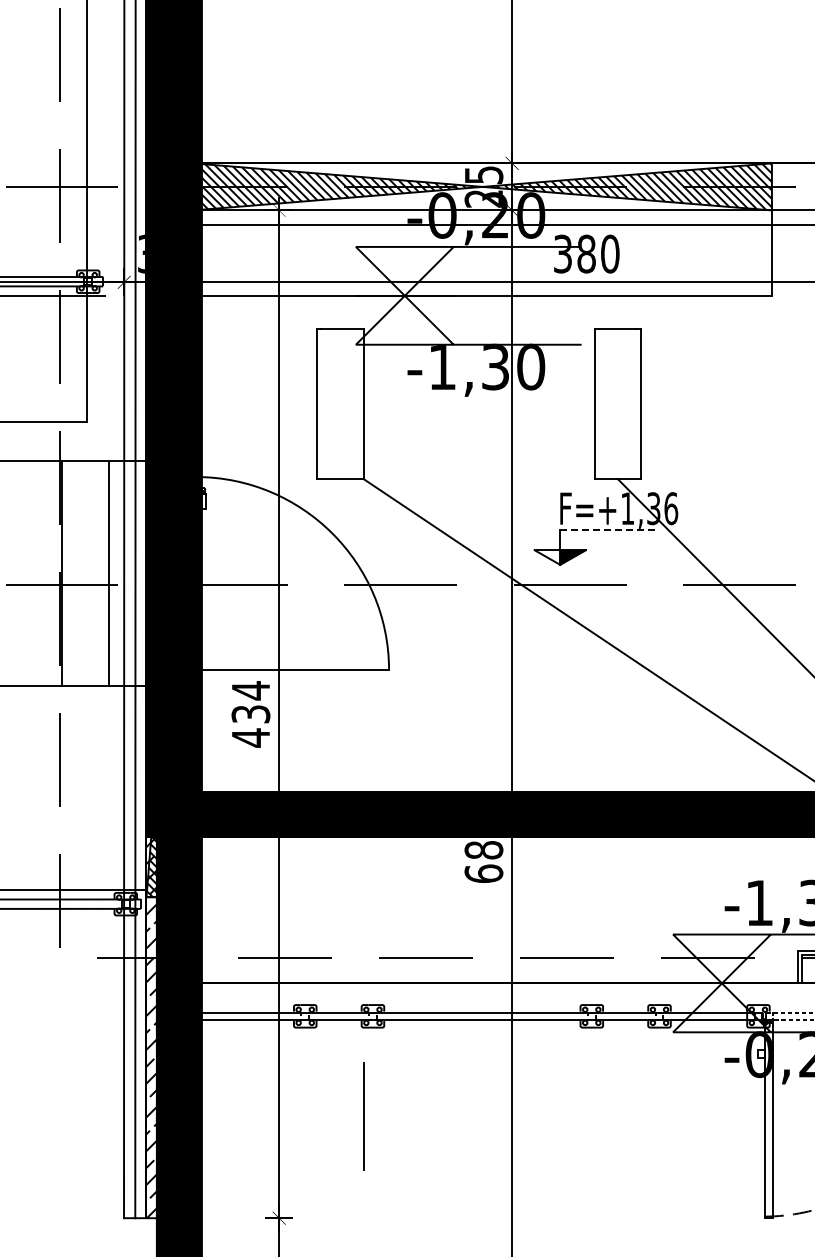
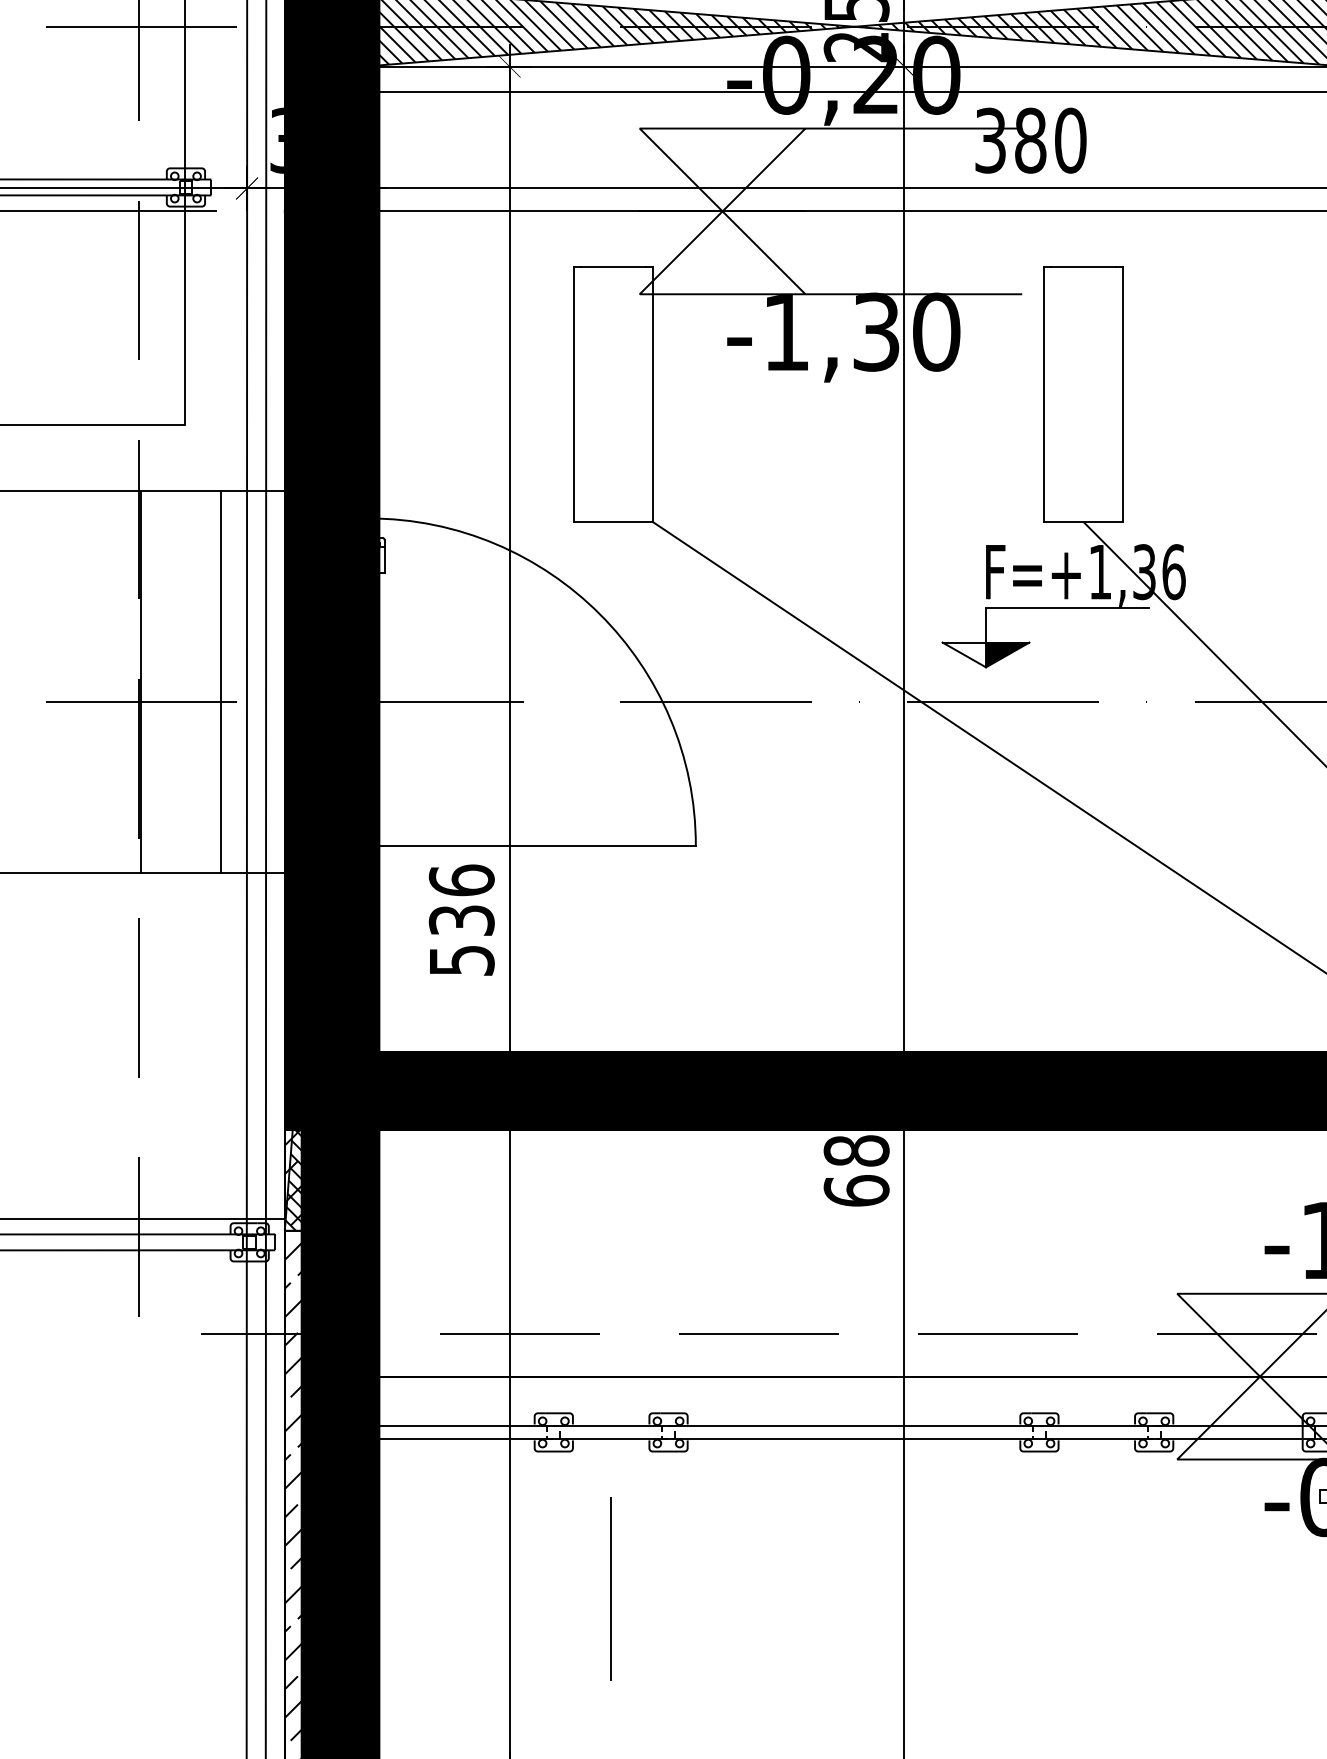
line: (608, 530) -> (1067, 609), dashed -> solid
text: (250, 714) -> (461, 920), 434 -> 536
line: (363, 1116) -> (610, 1588), moved

